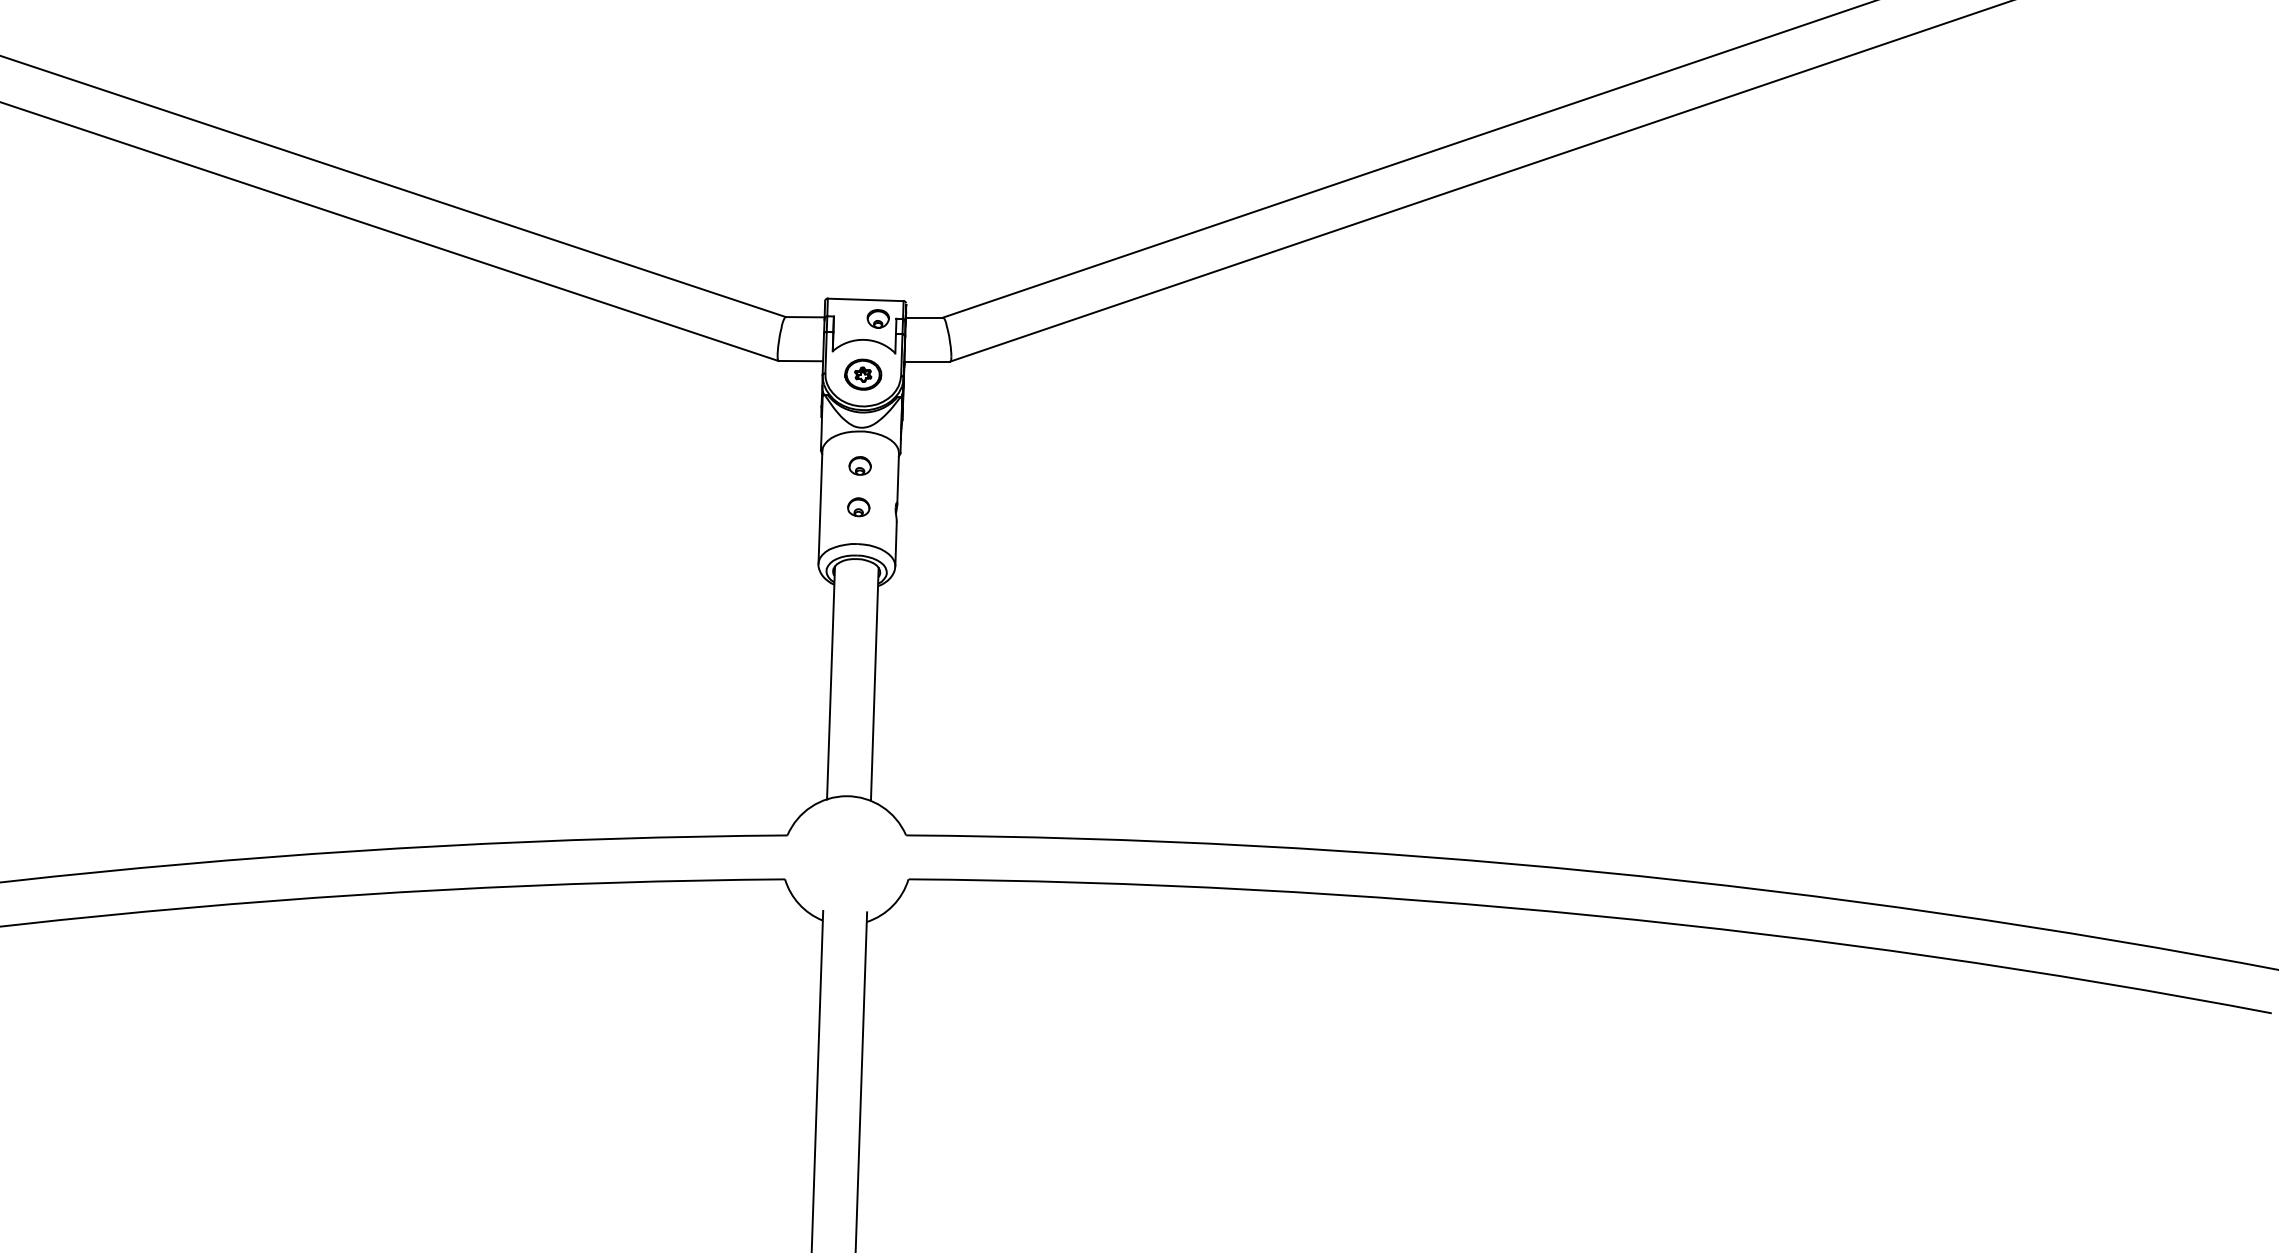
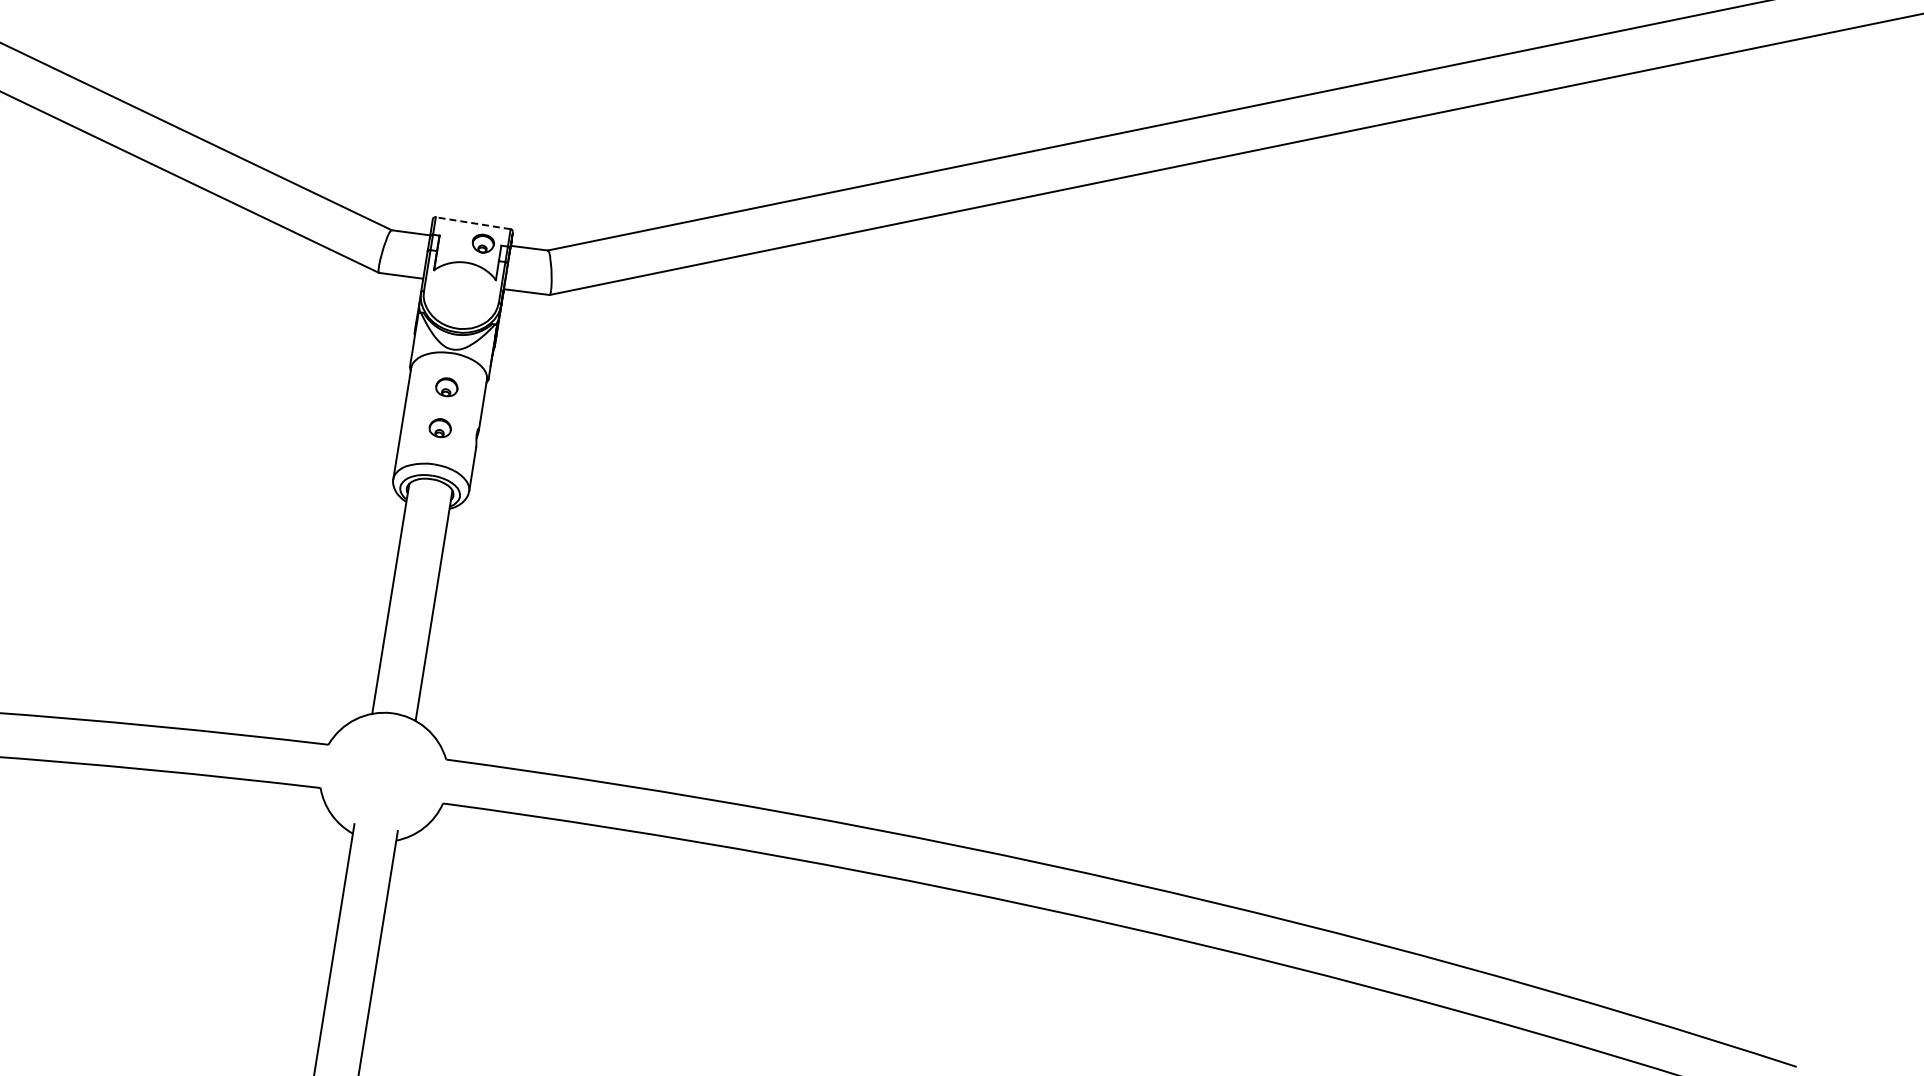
line: (865, 299) -> (473, 222), solid -> dashed
part: (863, 374) -> (461, 296), removed

